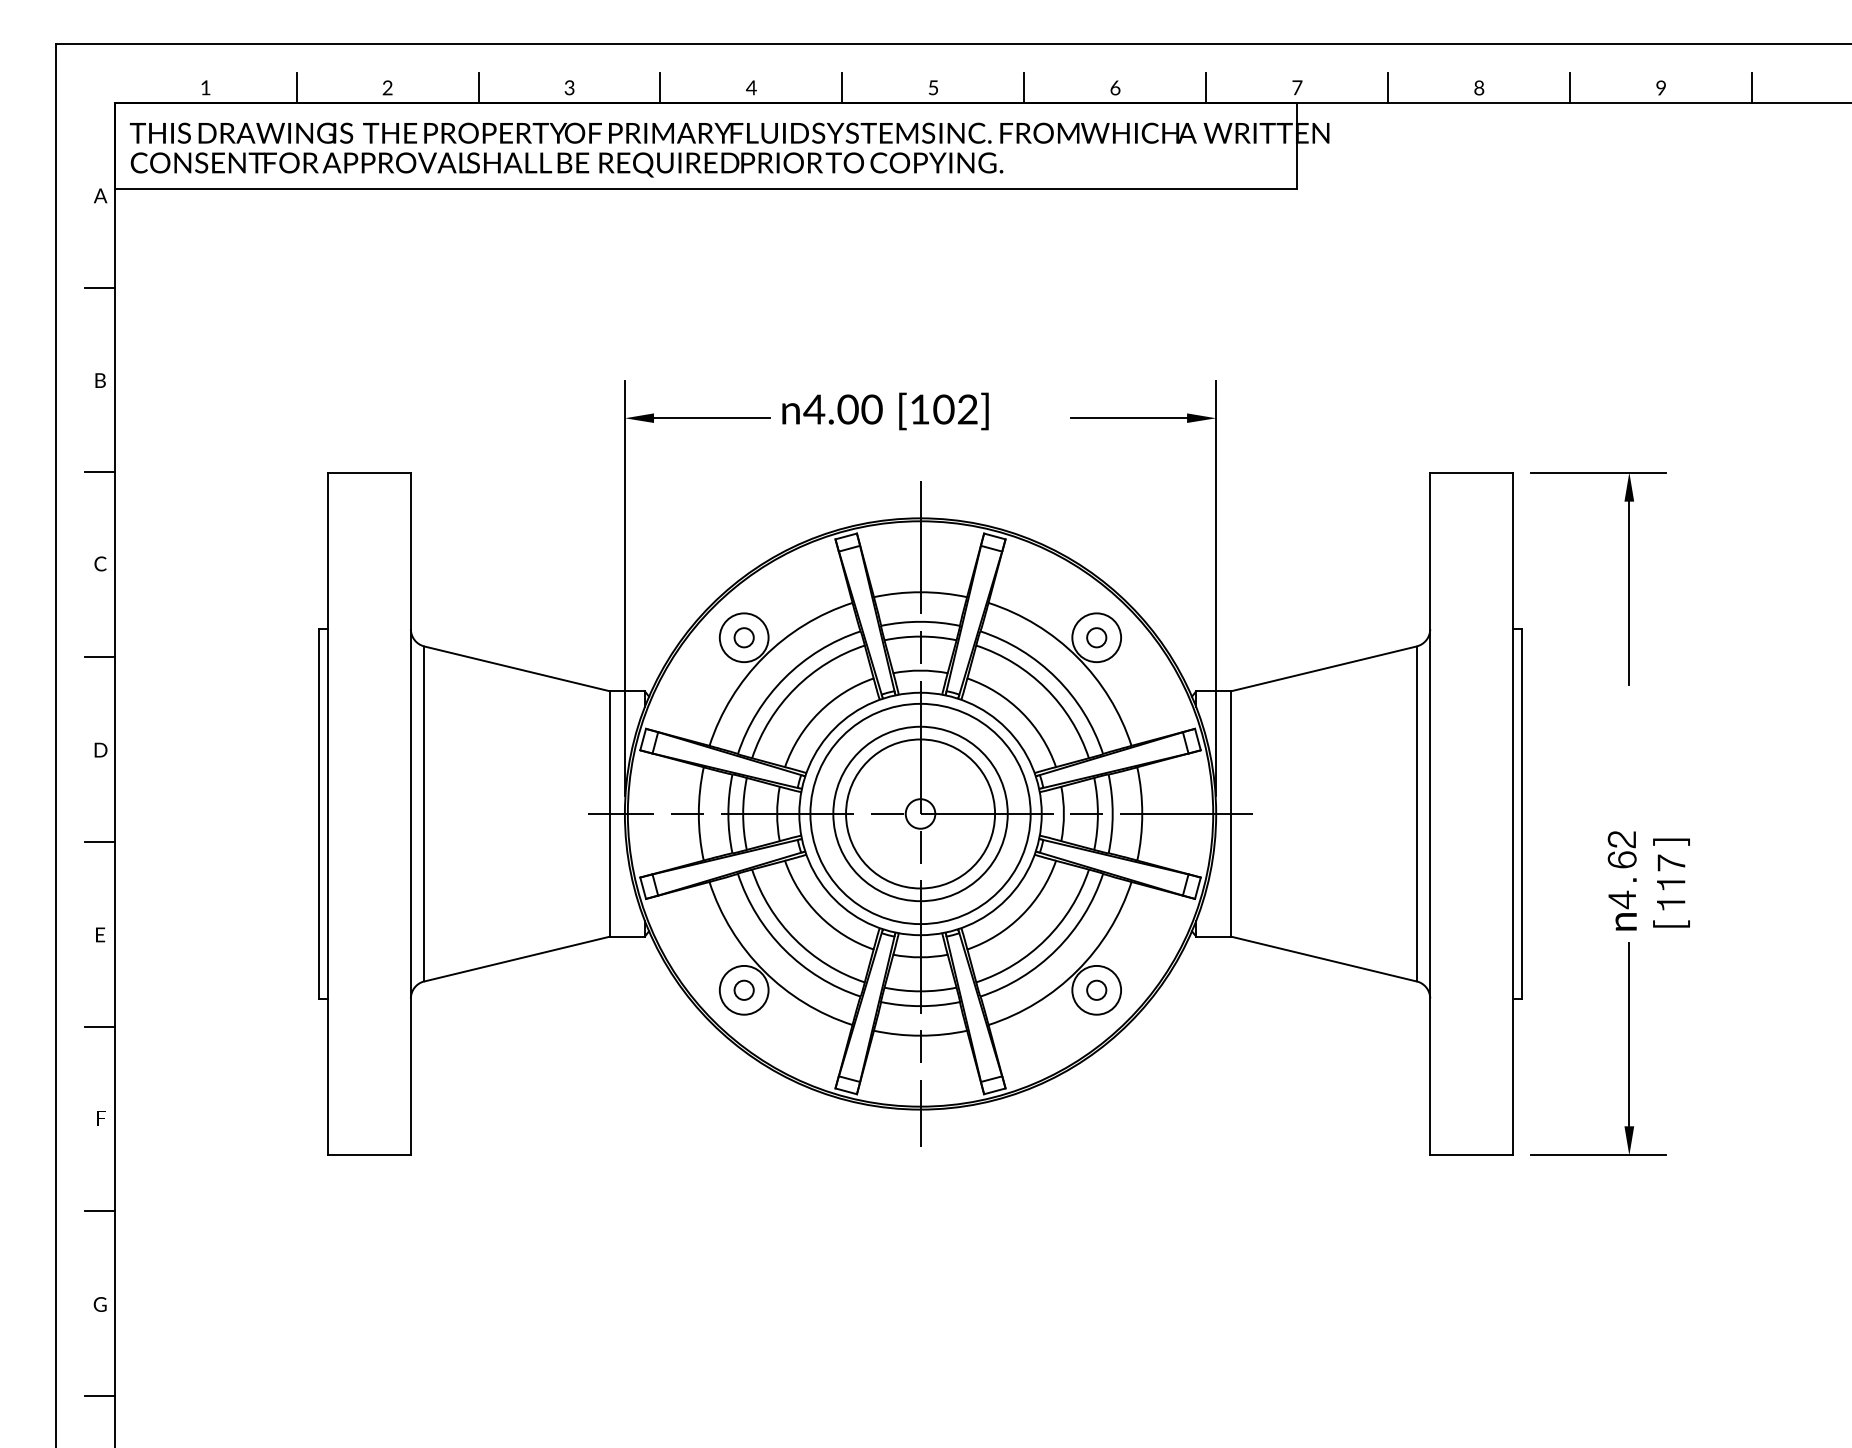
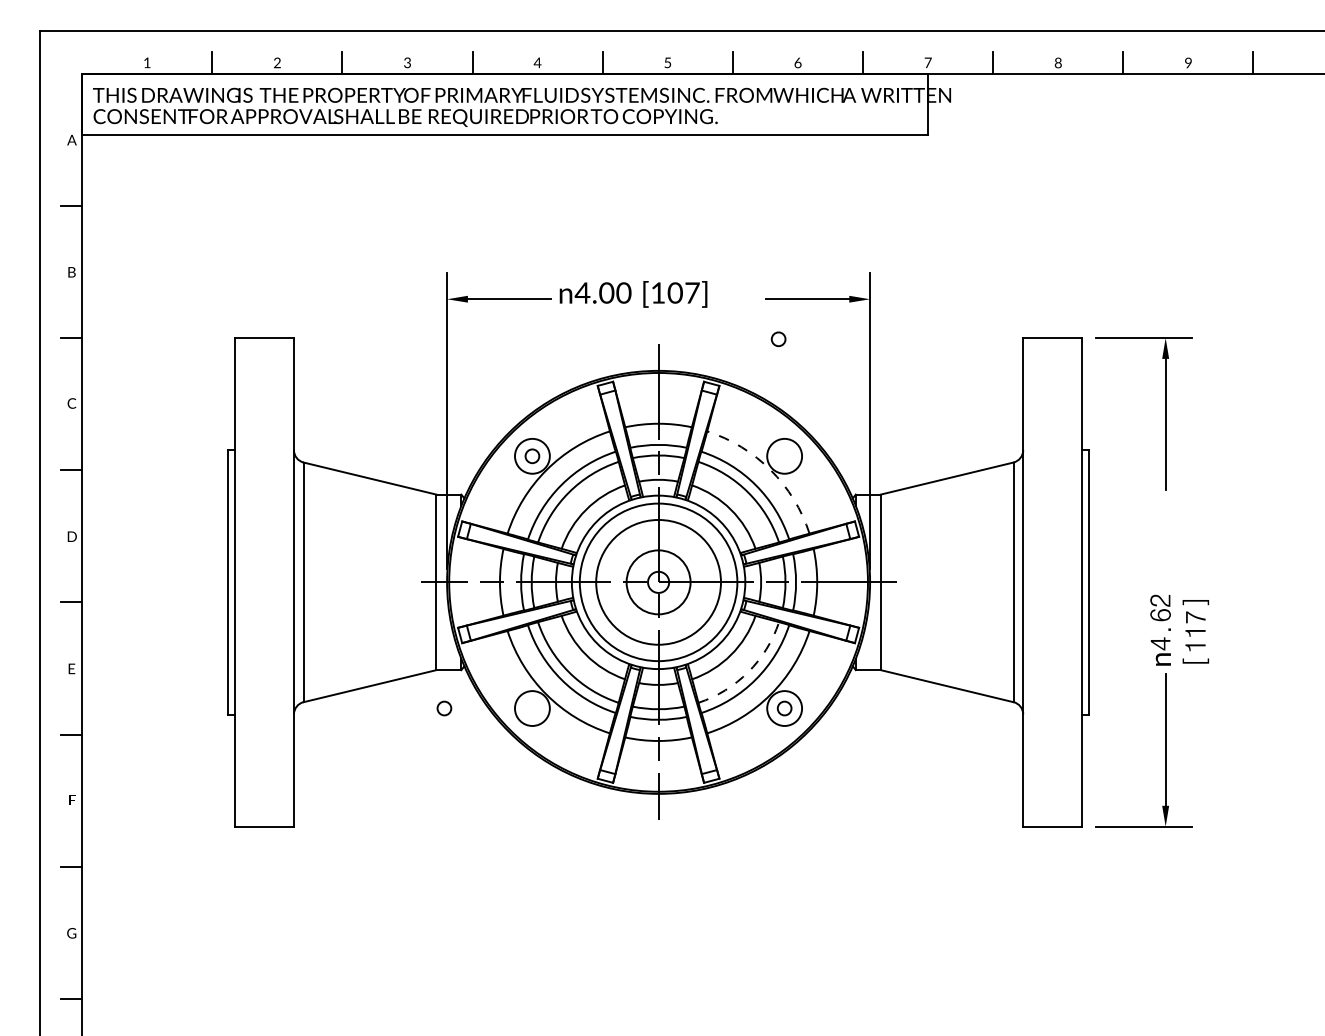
text: (967, 408) -> (692, 292), [102] -> [107]
circle: (1096, 638) -> (778, 339), moved
arc: (1076, 657) -> (770, 470), solid -> dashed
circle: (920, 814) -> (658, 582), size x0.6
arc: (1046, 939) -> (748, 672), solid -> dashed
circle: (744, 990) -> (444, 708), moved

